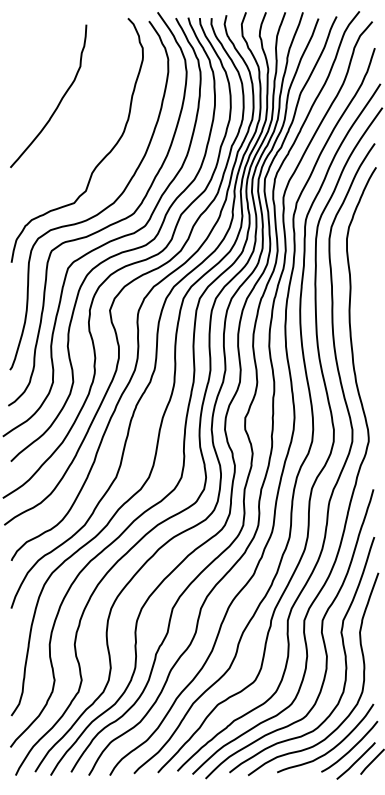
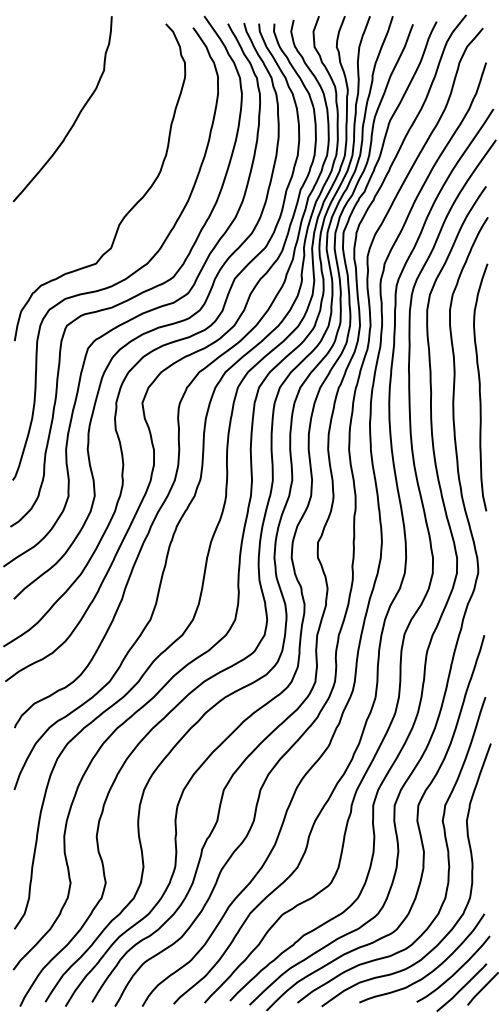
curve: (58, 103) -> (75, 118), moved
curve: (370, 298) -> (480, 387), added

